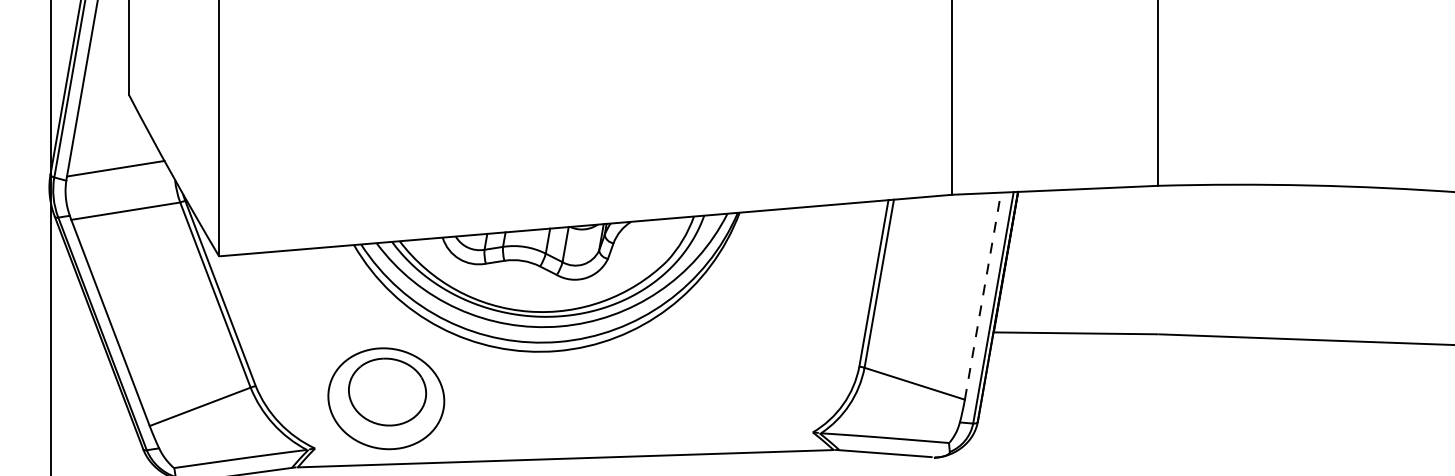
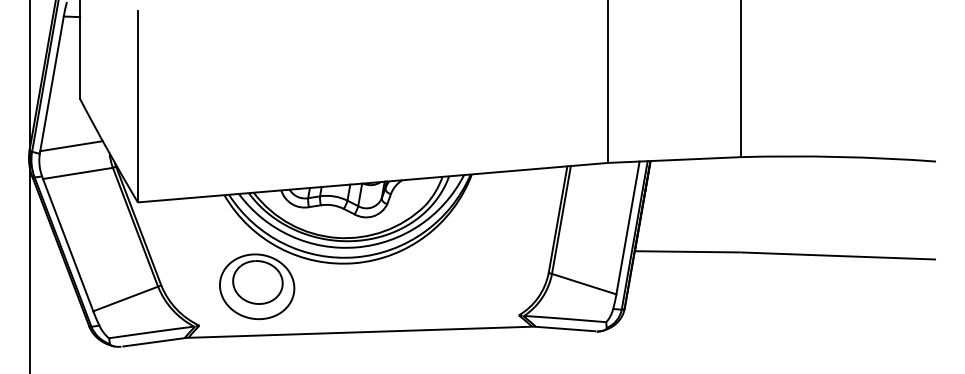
line: (983, 295) -> (628, 227), dashed -> solid
part: (386, 398) -> (257, 286), moved

